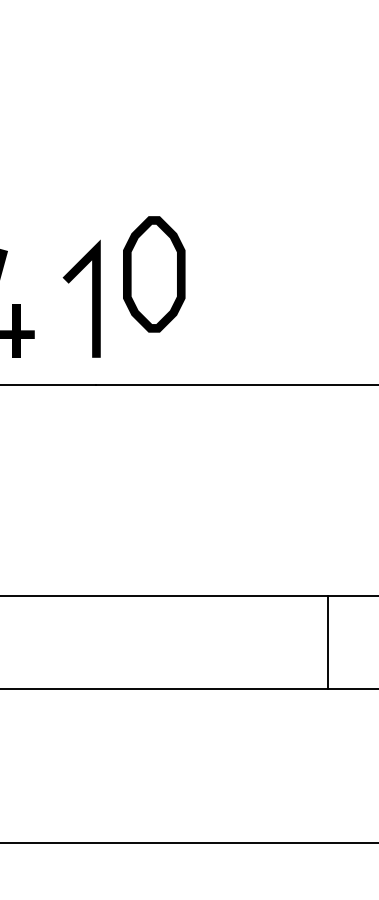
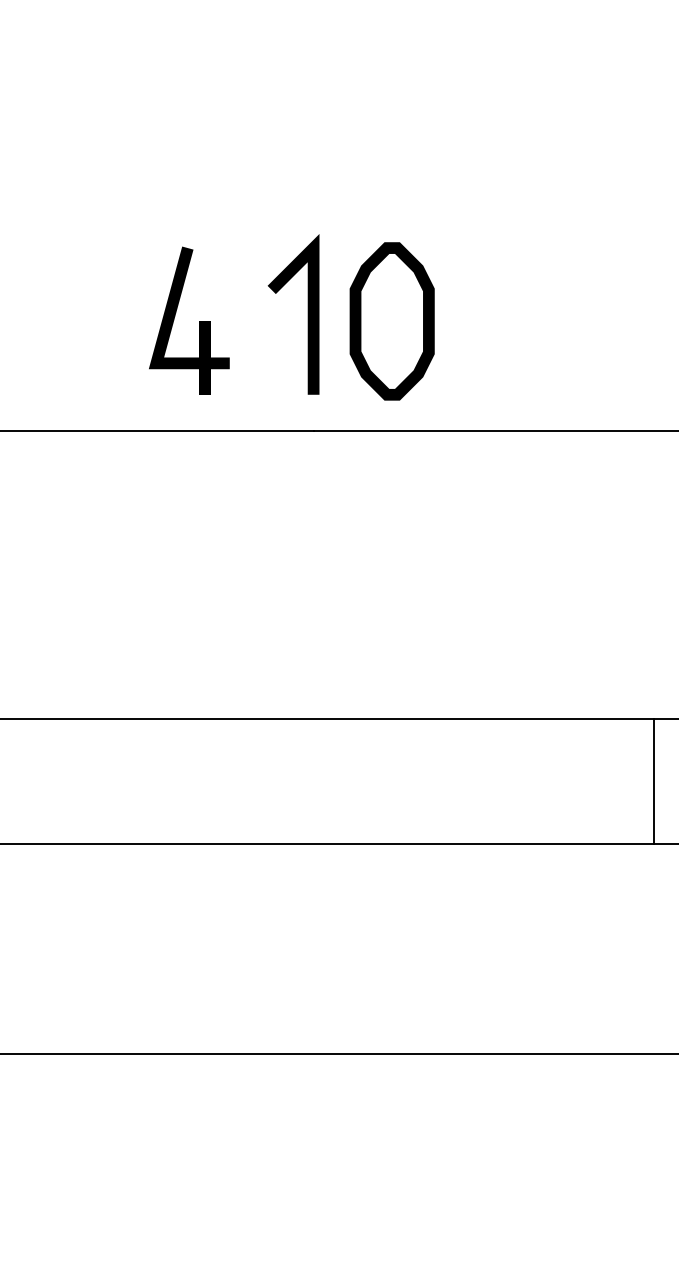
part: (153, 274) -> (391, 321), moved
line: (328, 642) -> (654, 781), moved

